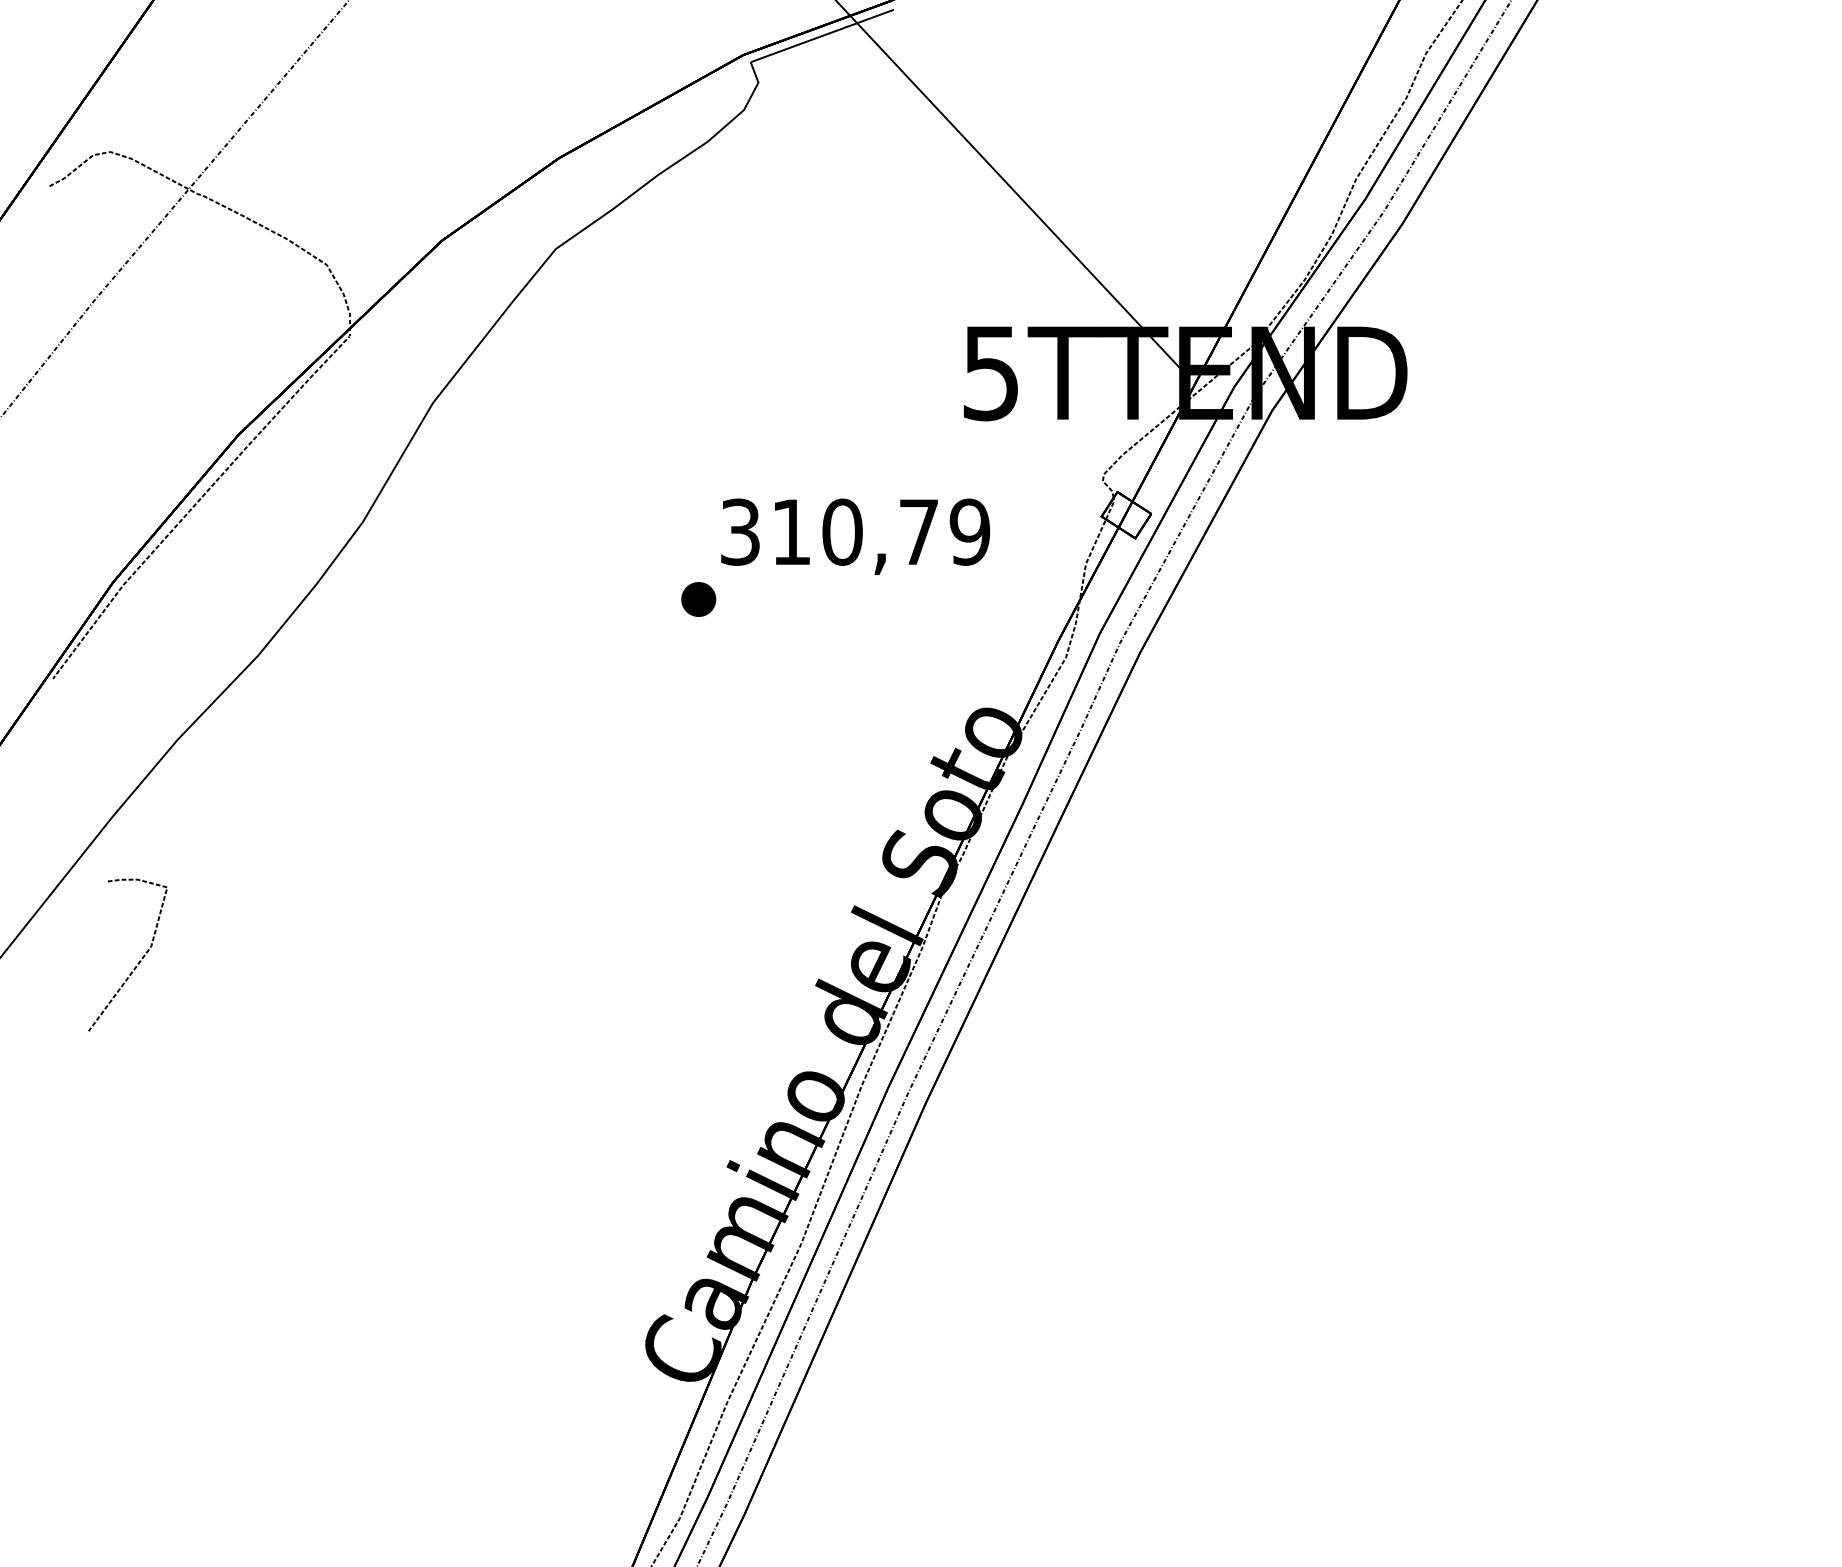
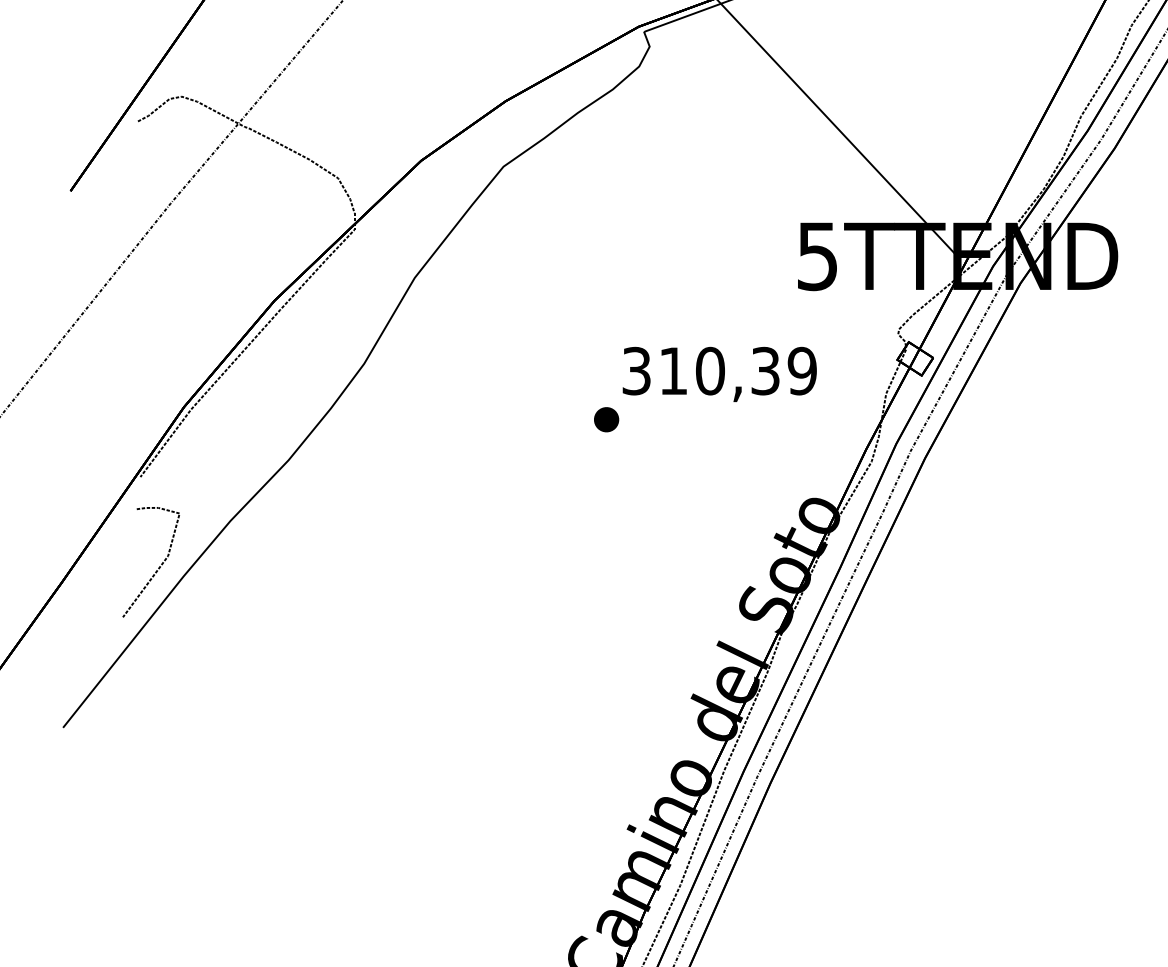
text: (918, 531) -> (765, 370), 310,79 -> 310,39
curve: (139, 960) -> (159, 566), moved

